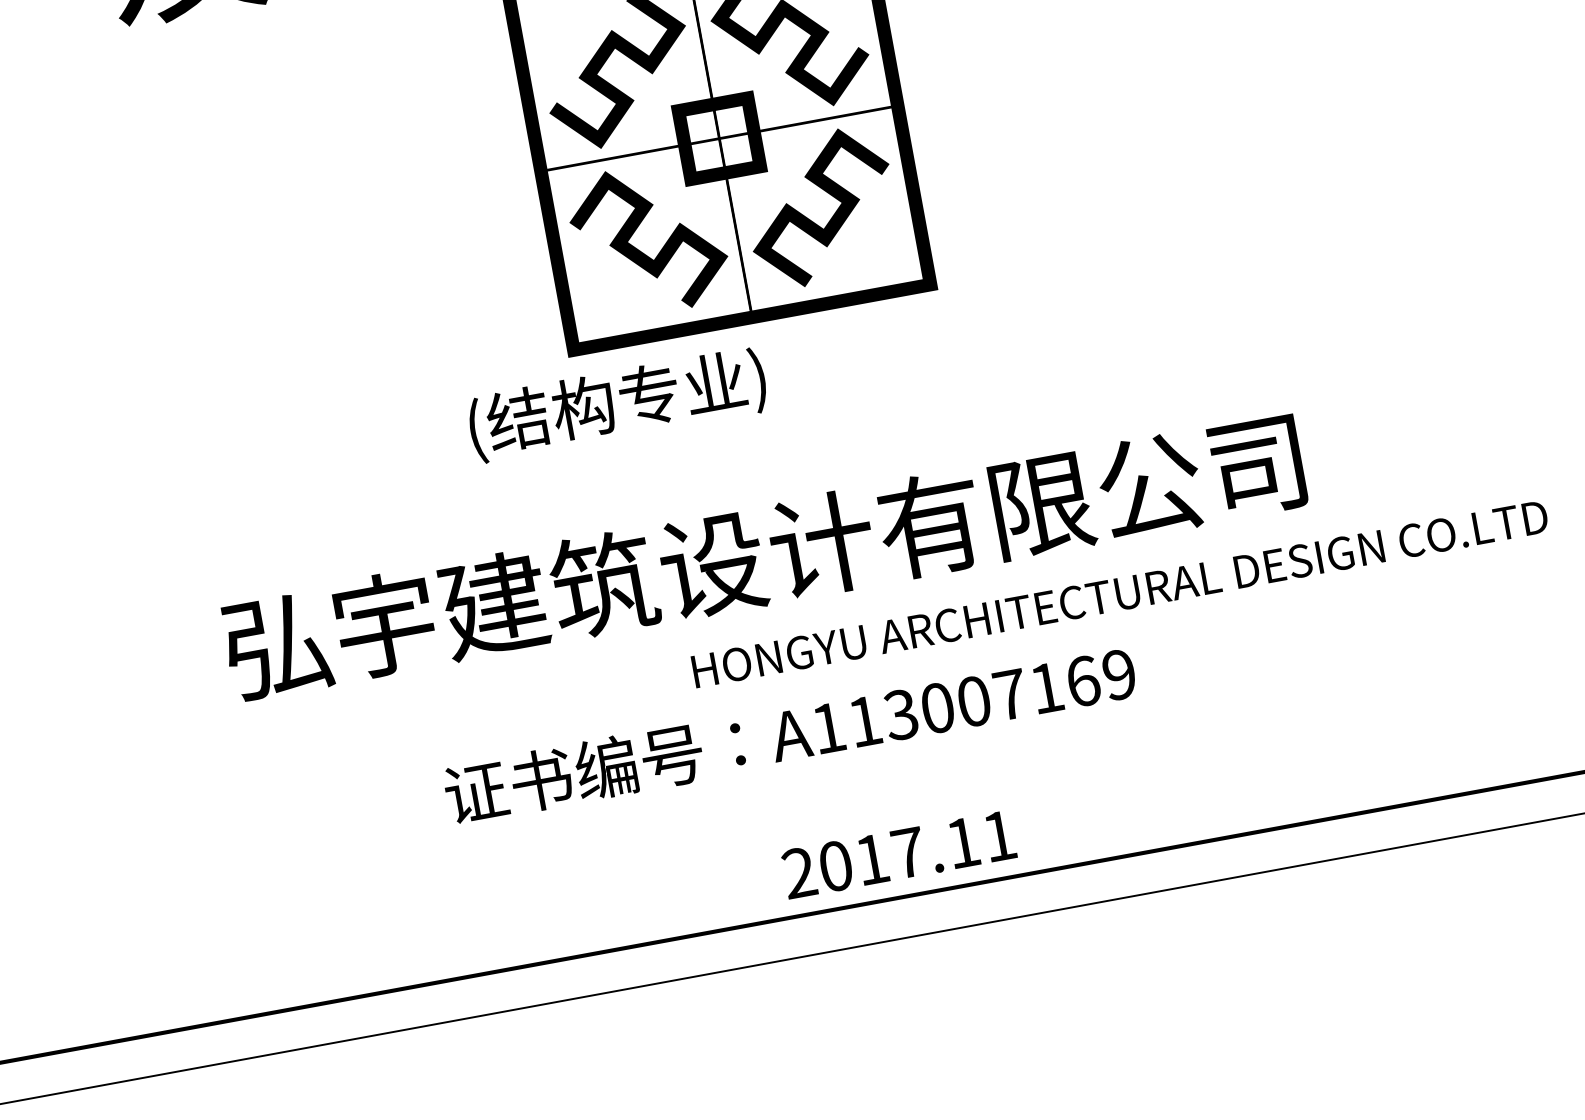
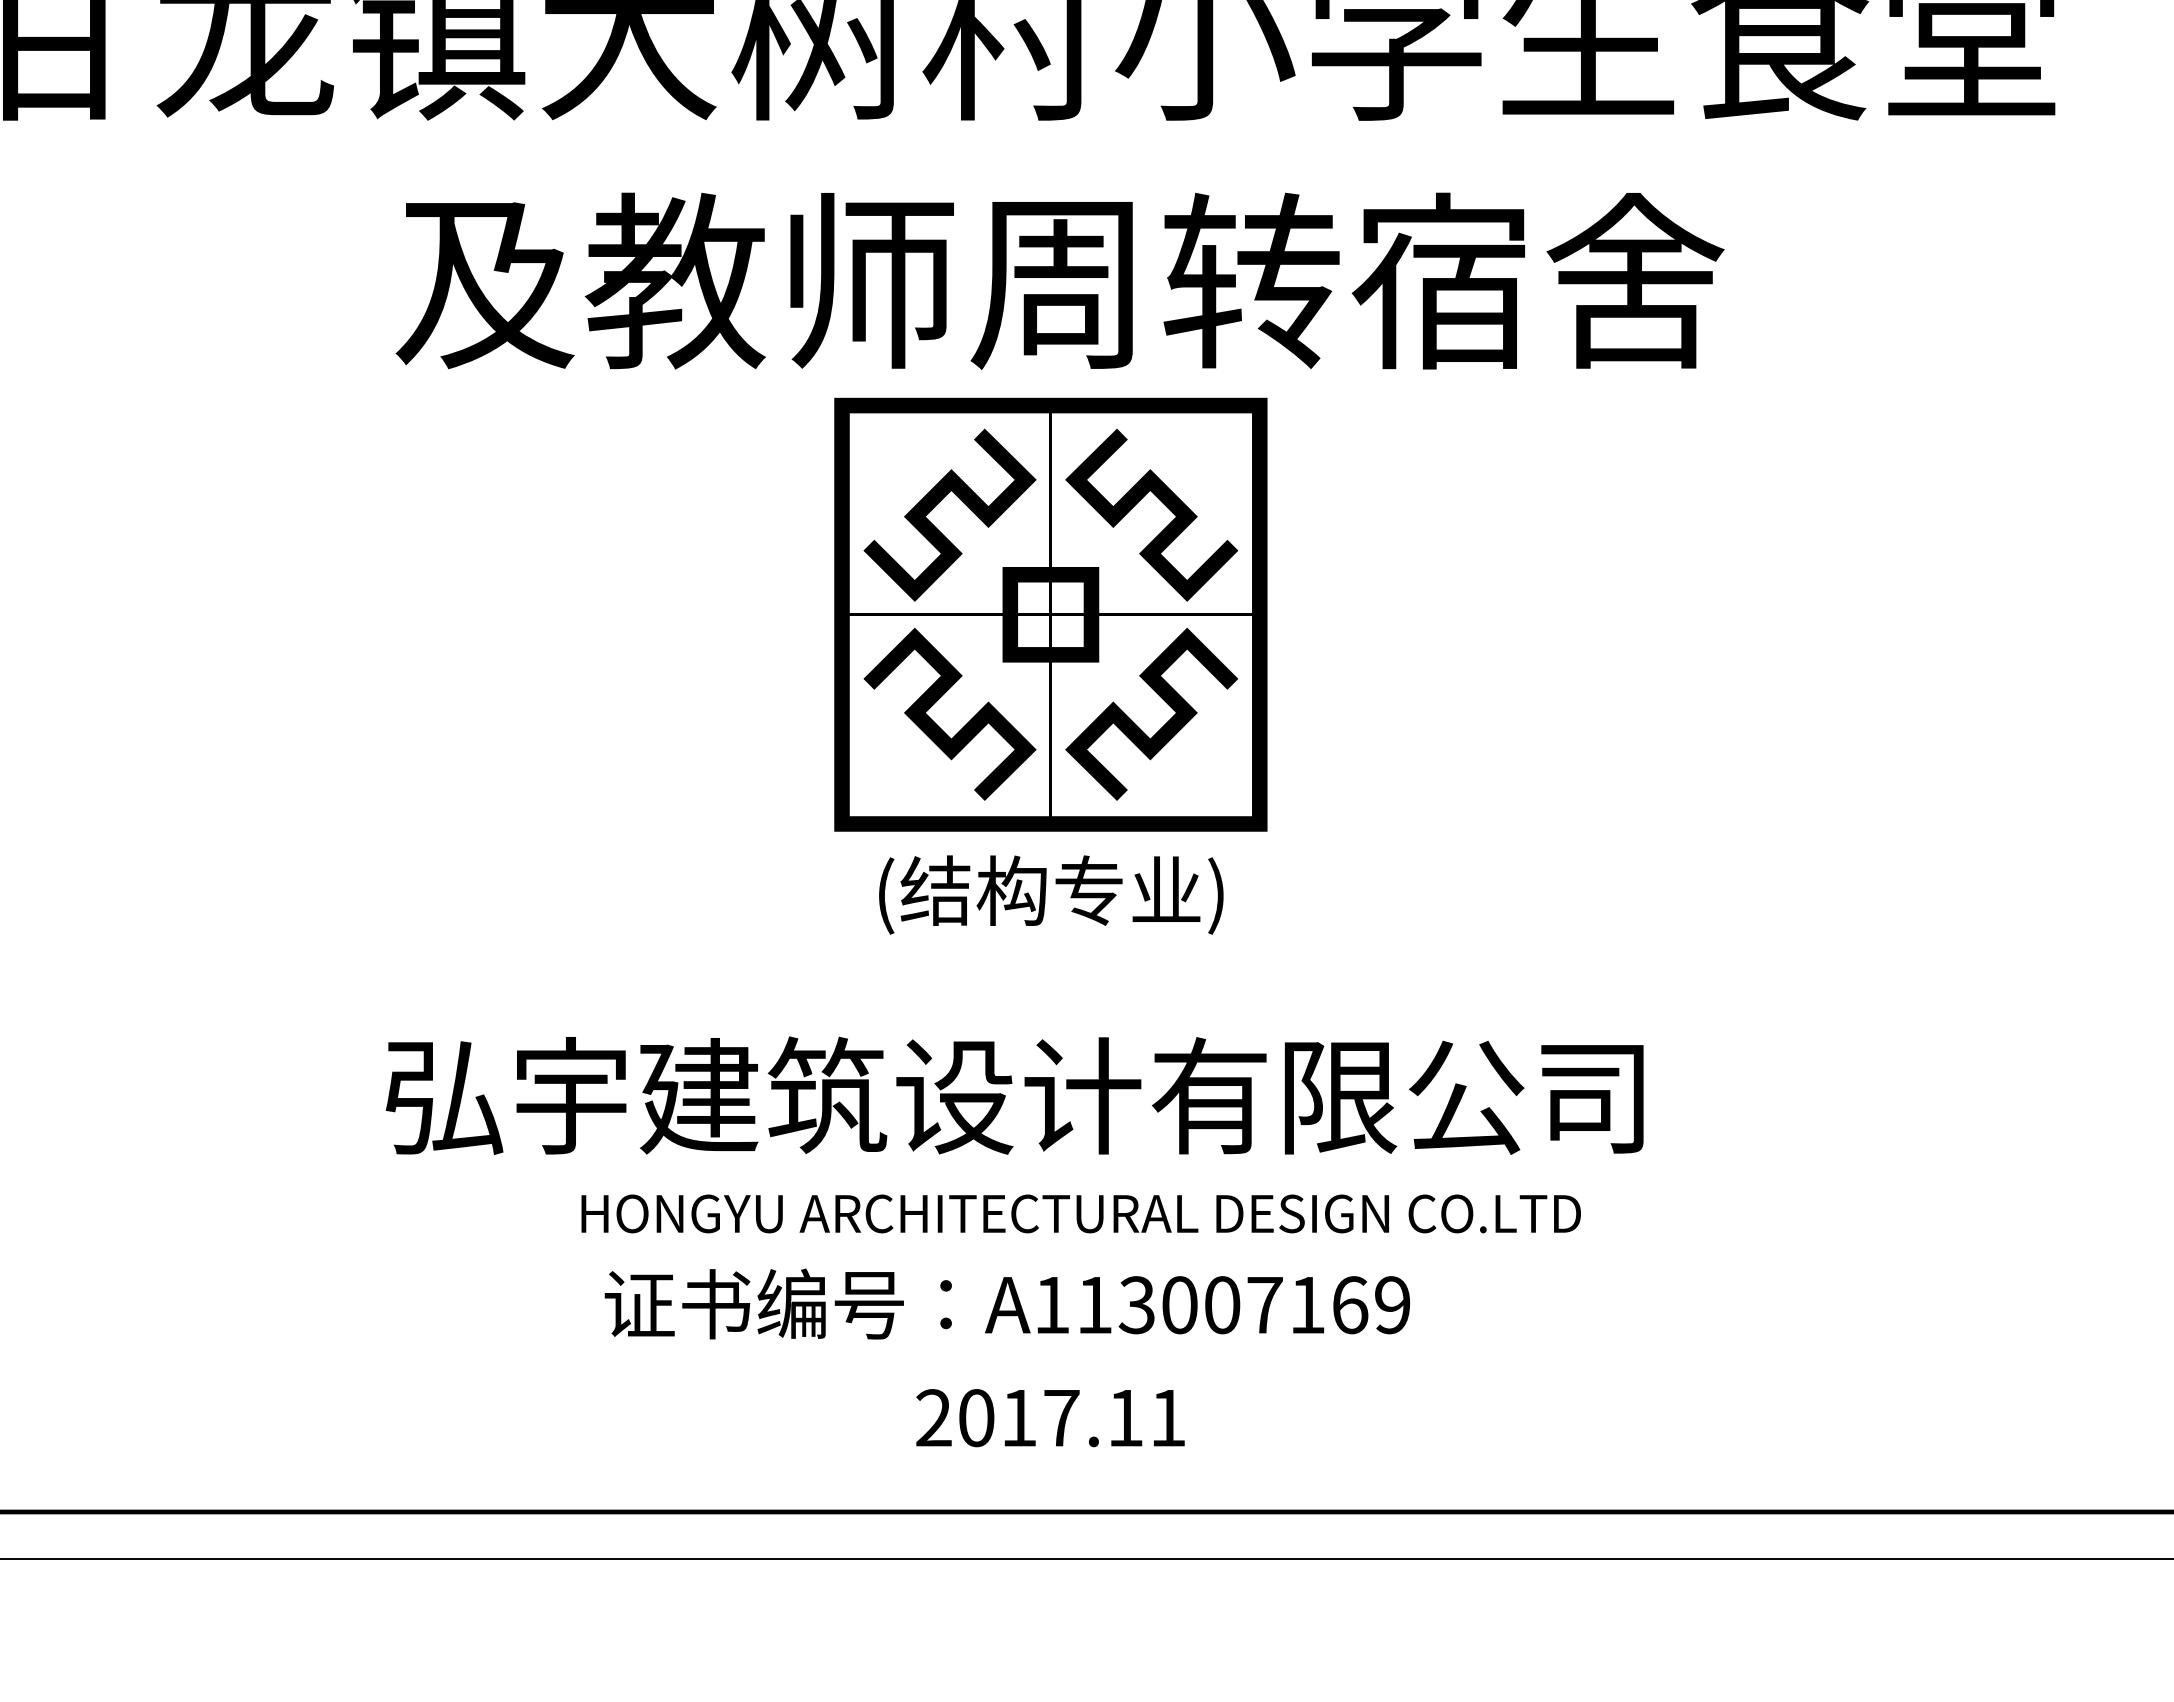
text: (617, 404) -> (1051, 894), moved
text: (1119, 593) -> (1080, 1213), moved
text: (899, 855) -> (1050, 1418), moved

